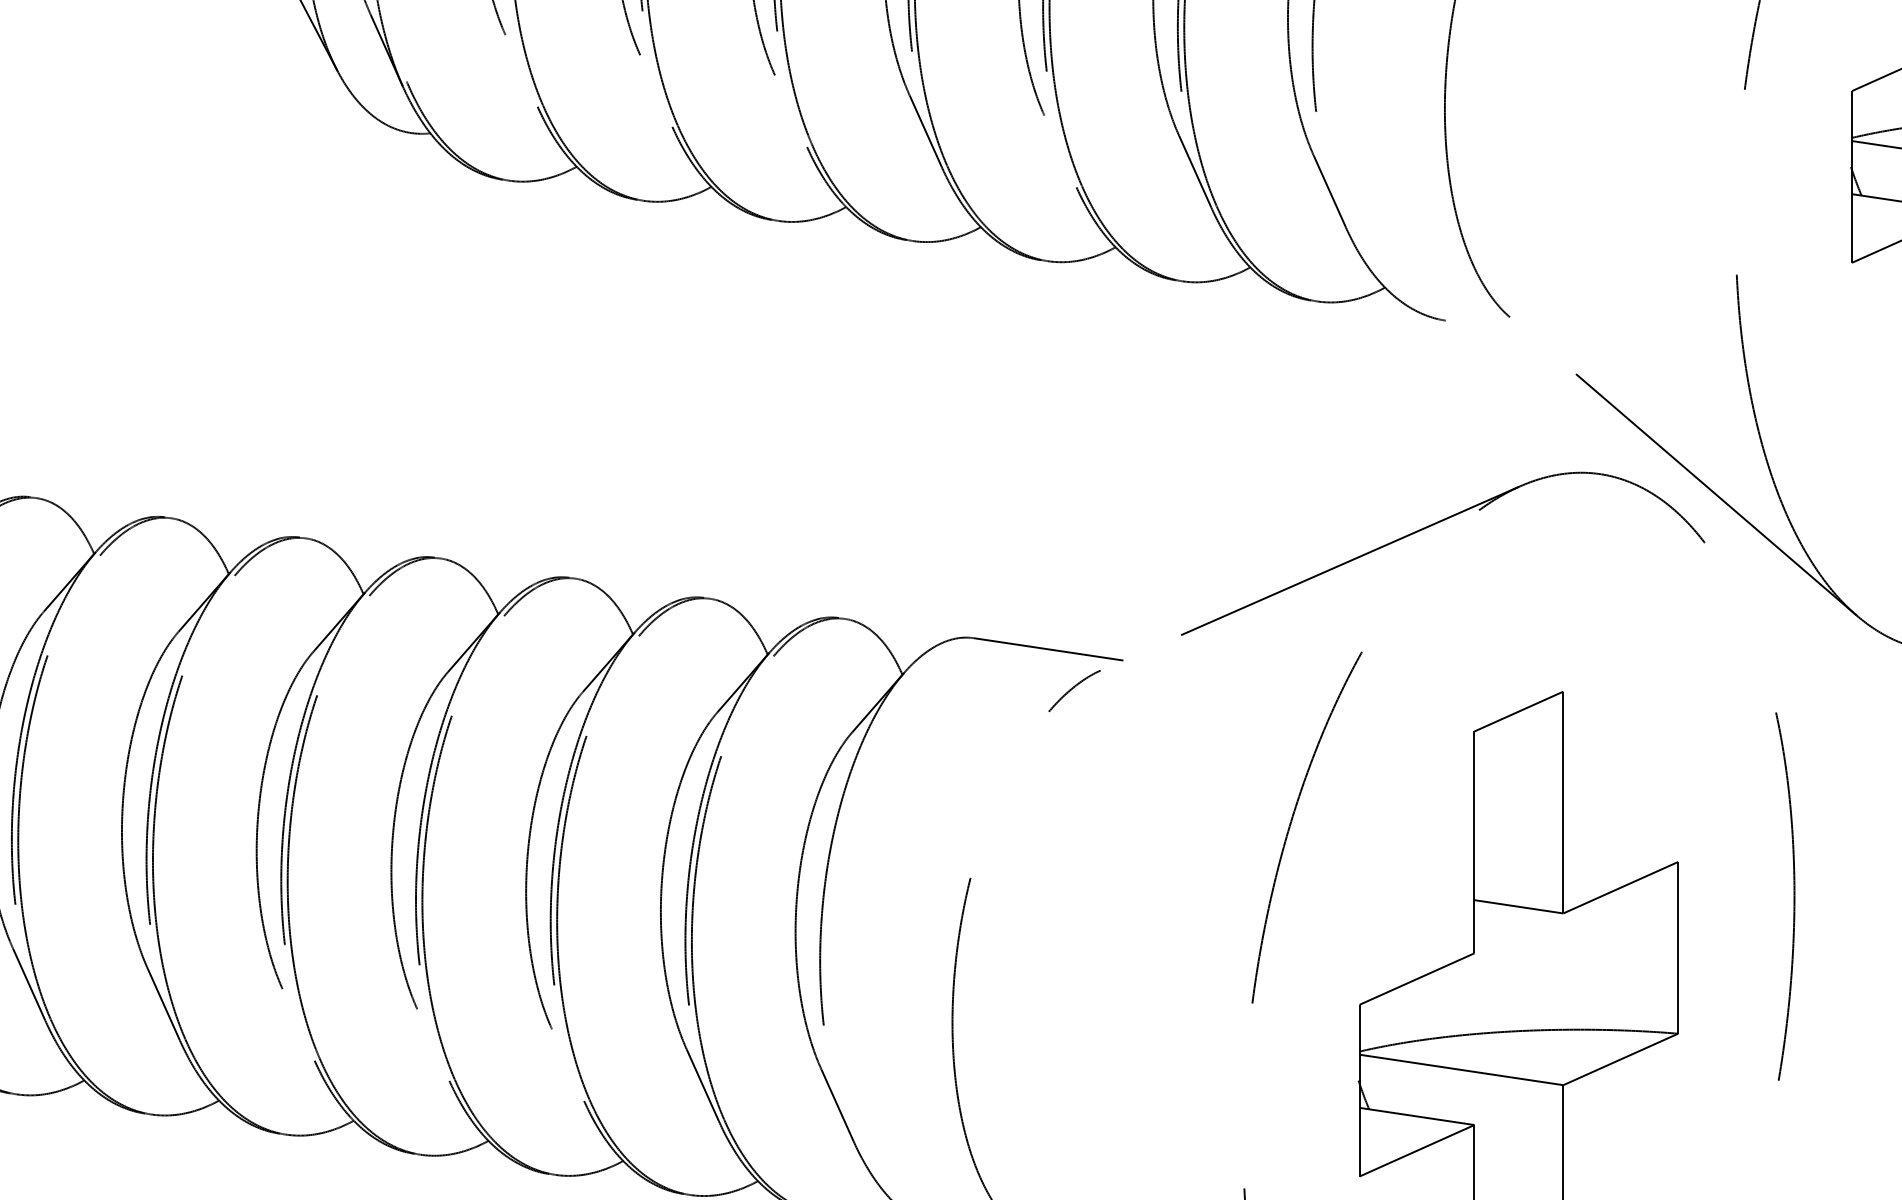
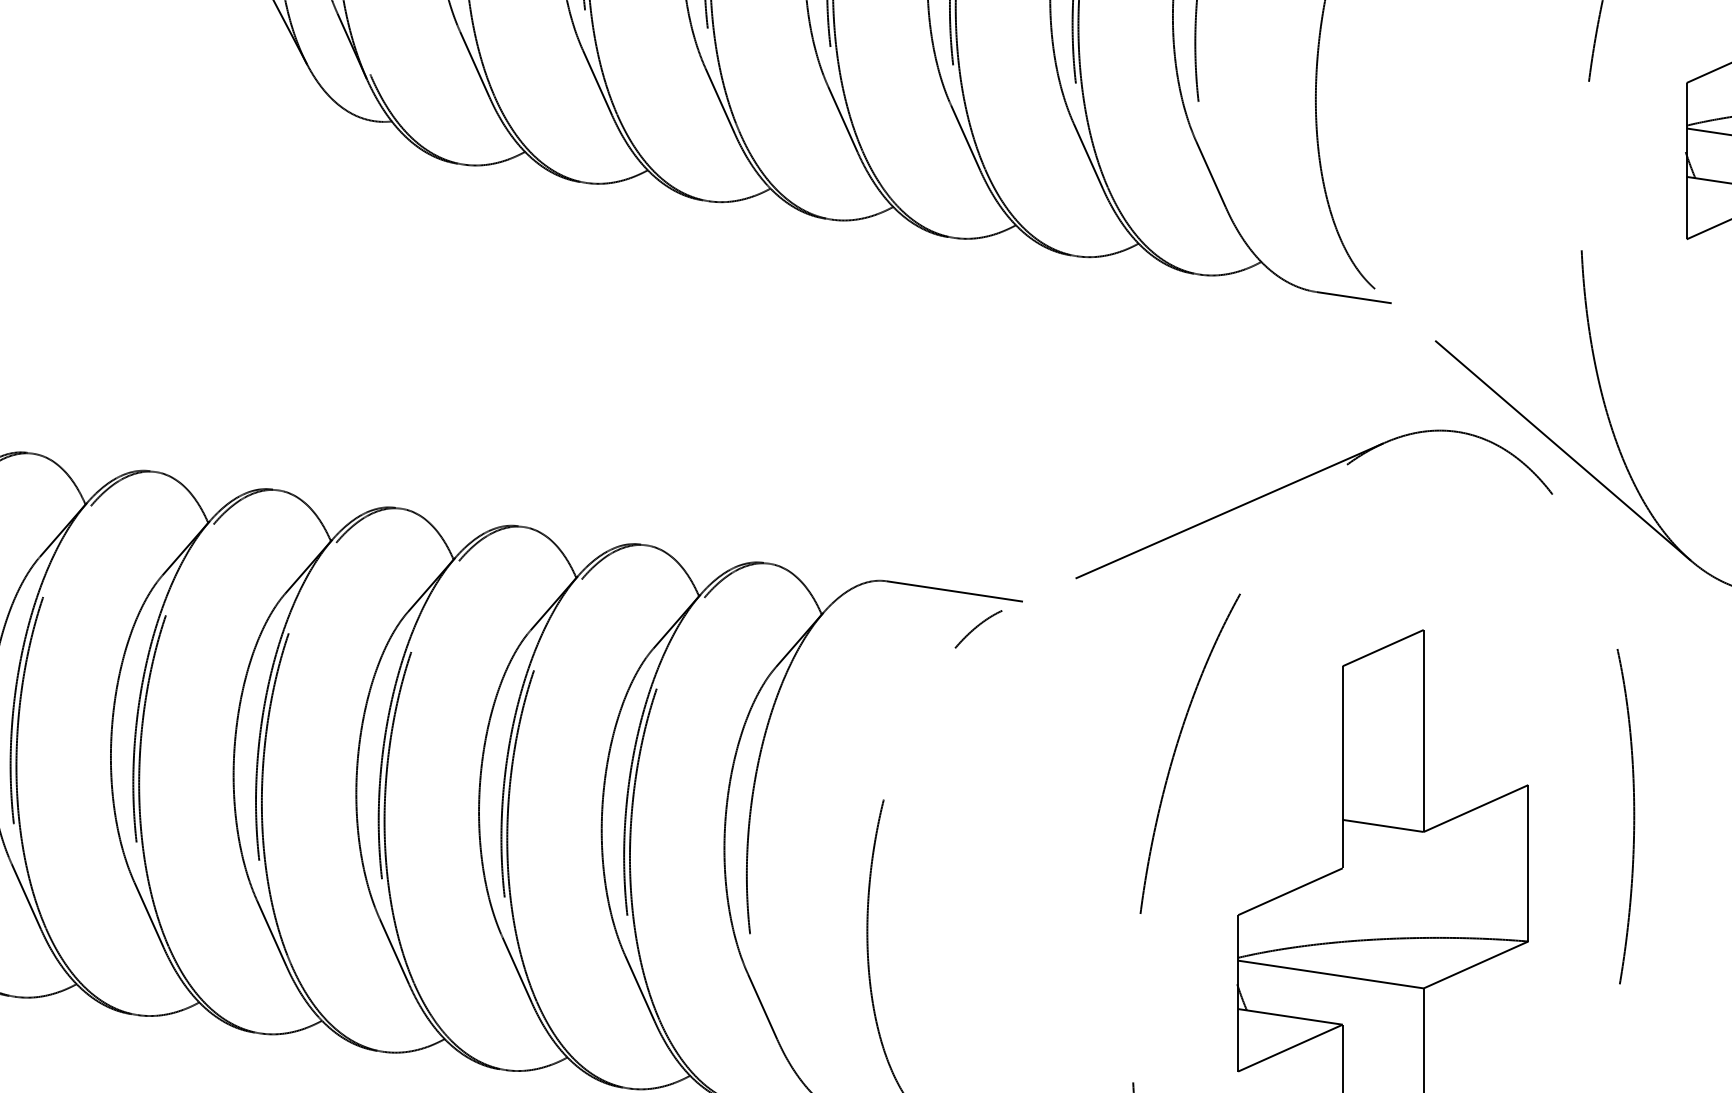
line: (521, 70) -> (474, 64), added
line: (656, 90) -> (597, 82), added
line: (791, 111) -> (720, 101), added
line: (1060, 151) -> (965, 138), added
line: (1486, 326) -> (1353, 297), added
line: (298, 1024) -> (271, 933), added
line: (433, 1044) -> (394, 951), added
line: (568, 1065) -> (517, 970), added

